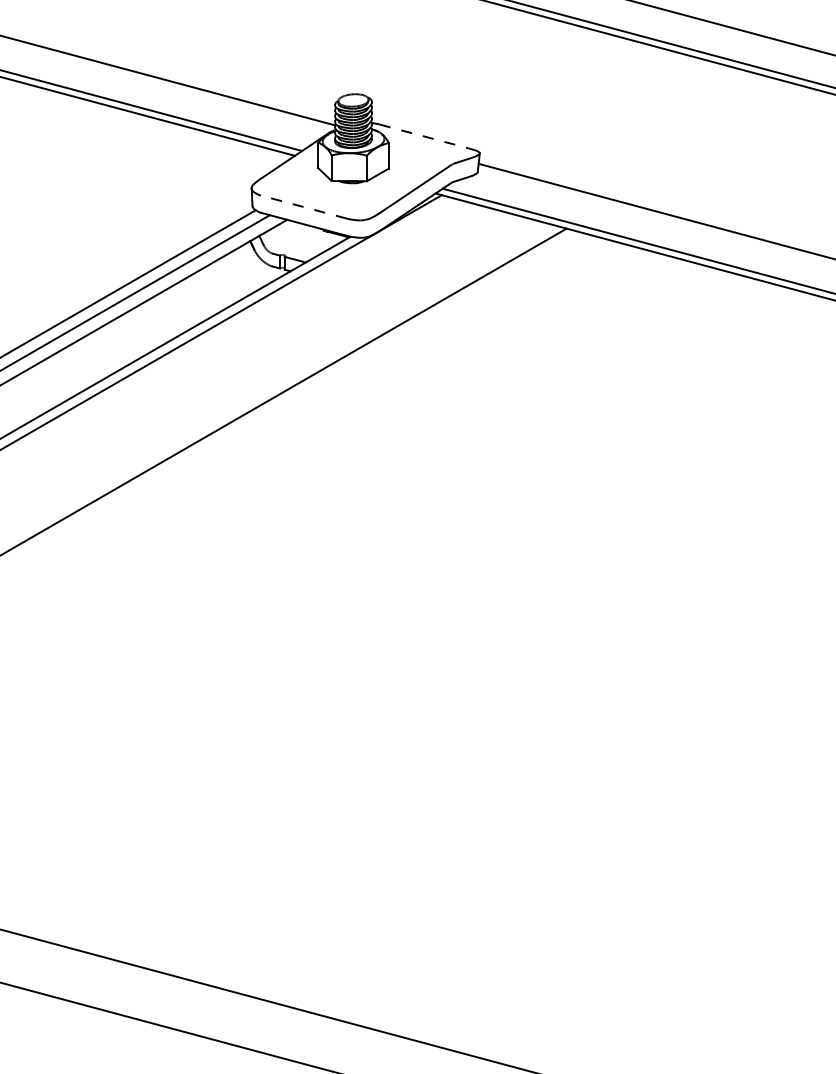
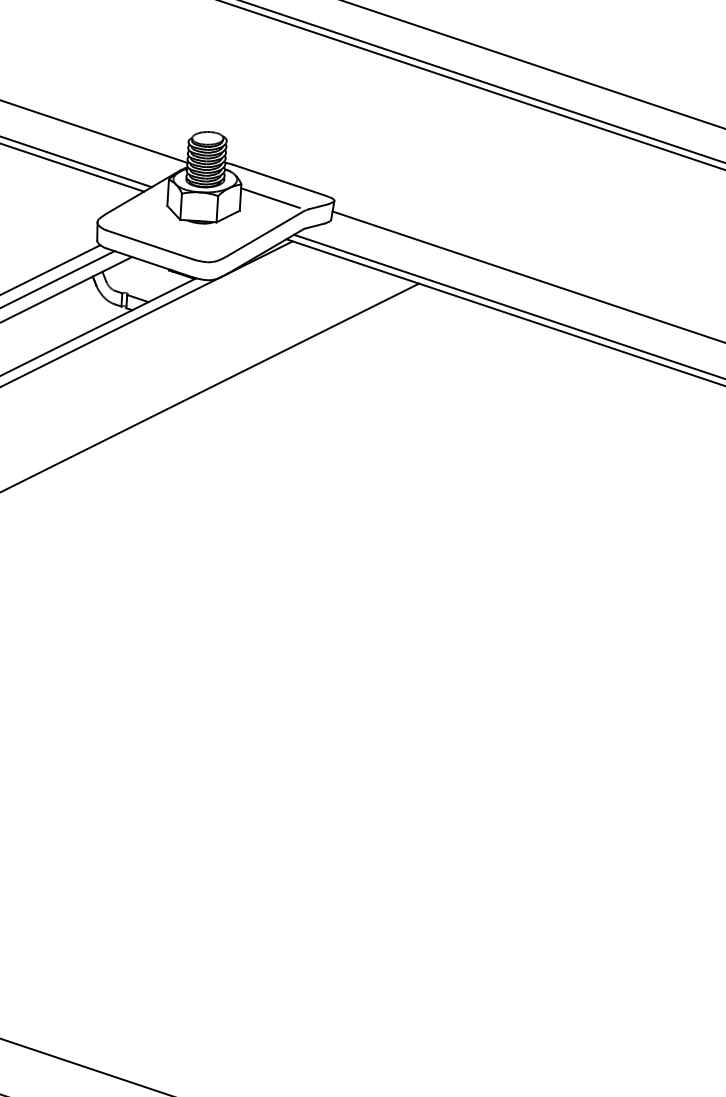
line: (424, 136) -> (278, 179), dashed -> solid
line: (417, 154) -> (270, 198), added
line: (303, 206) -> (149, 244), dashed -> solid

